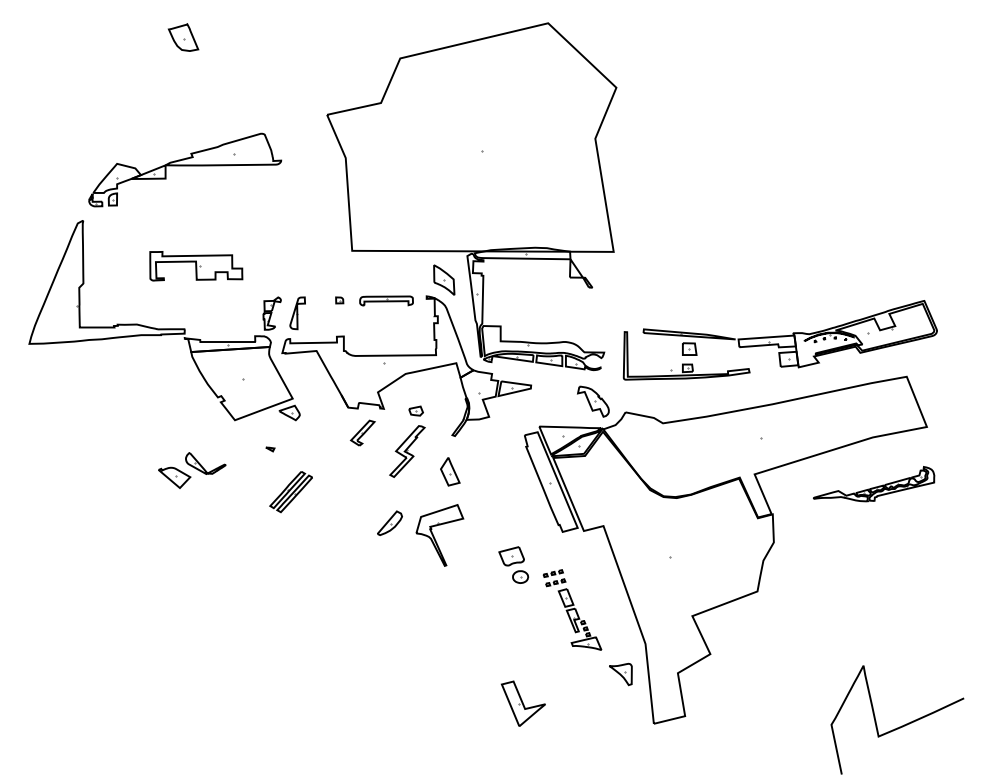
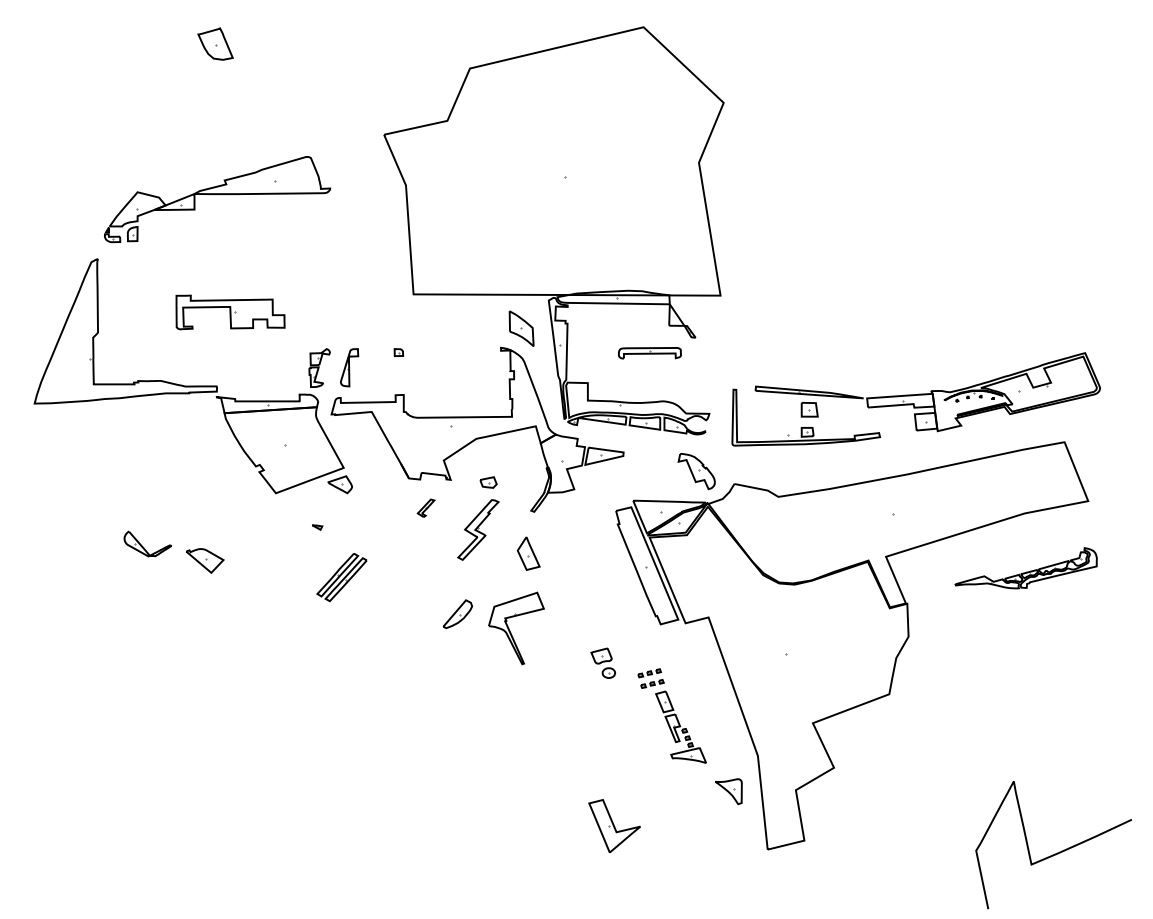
part: (386, 300) -> (649, 352), moved
part: (362, 432) -> (425, 507), size x0.6
part: (205, 463) -> (147, 544), moved
part: (513, 564) -> (602, 662), size x0.7

